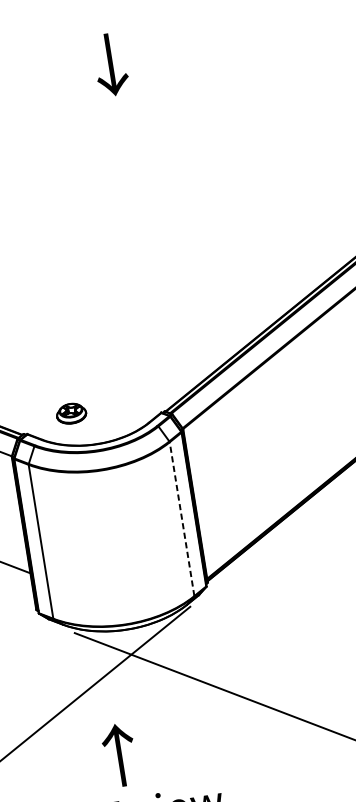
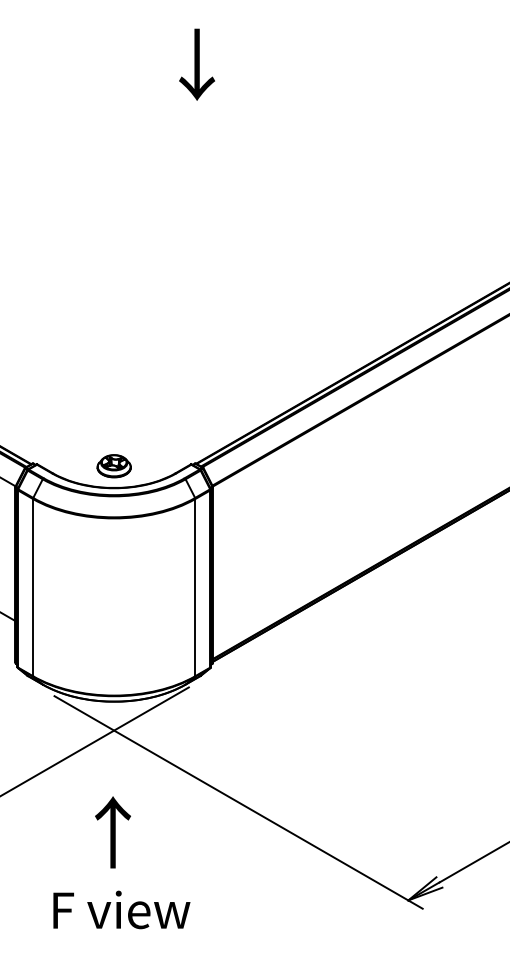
part: (70, 414) -> (113, 466), moved
line: (182, 519) -> (195, 587), dashed -> solid
text: (119, 755) -> (112, 832), moved

